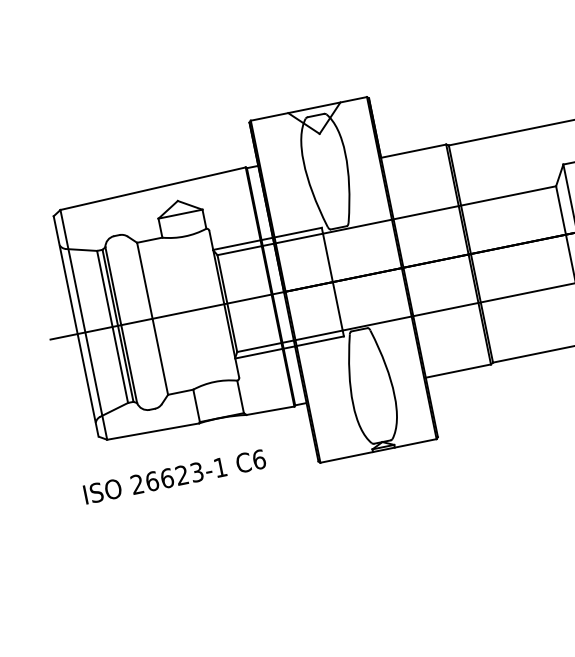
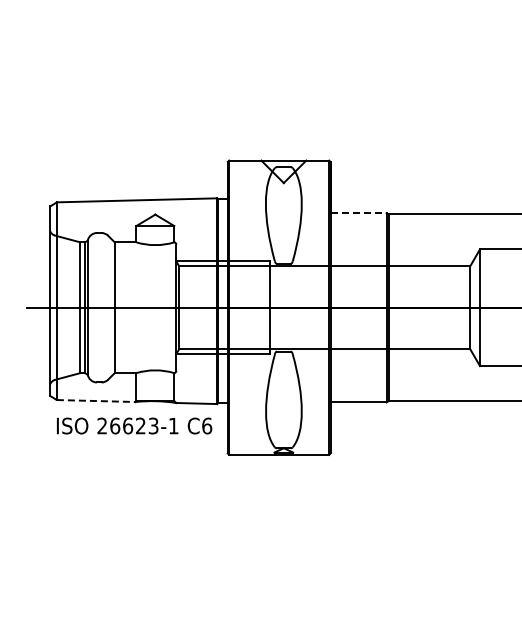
line: (414, 151) -> (359, 213), solid -> dashed
line: (153, 432) -> (96, 401), solid -> dashed
text: (174, 476) -> (134, 425), moved

